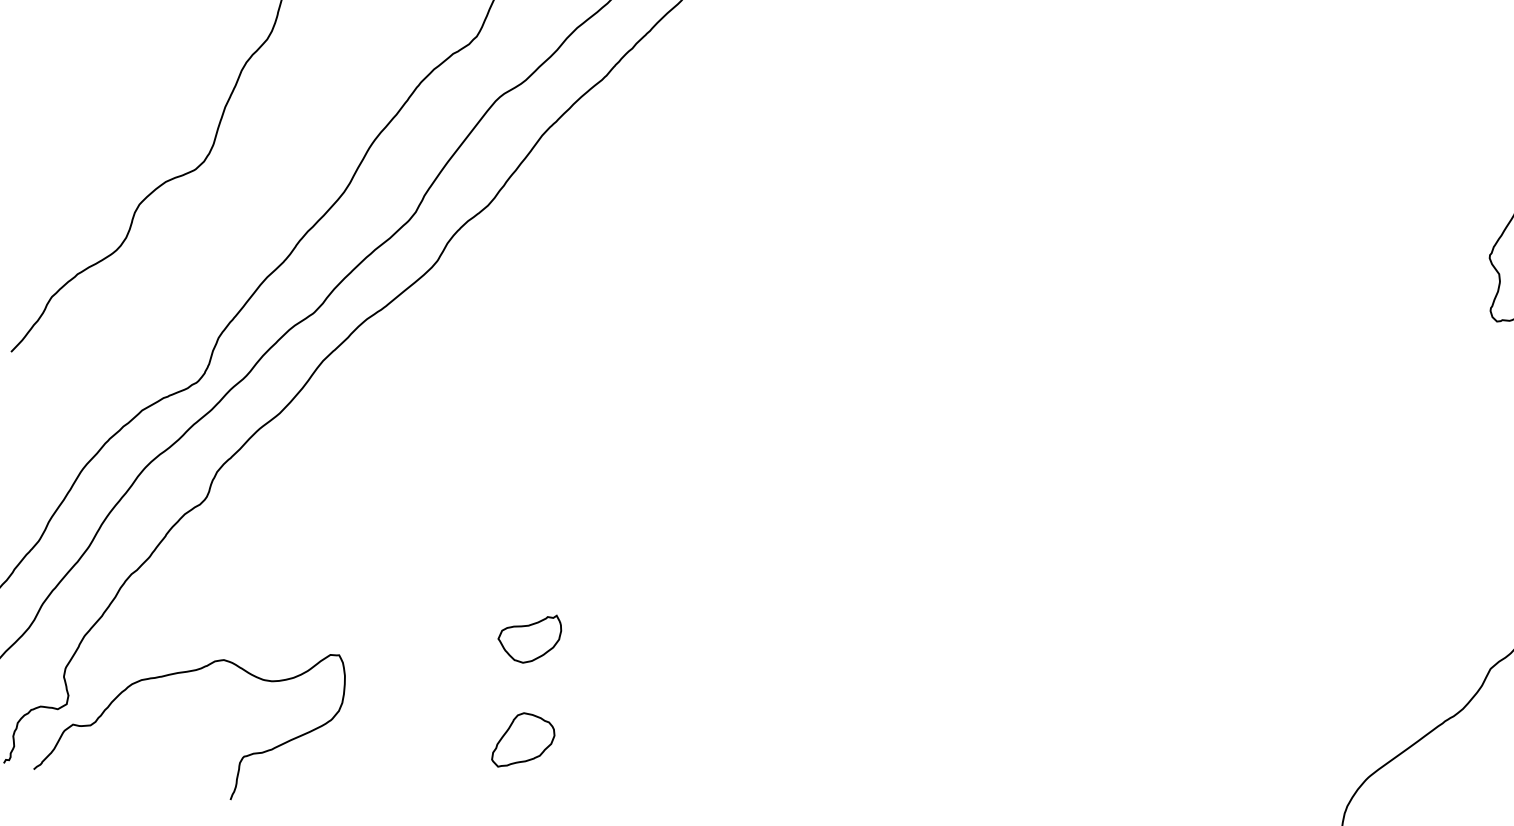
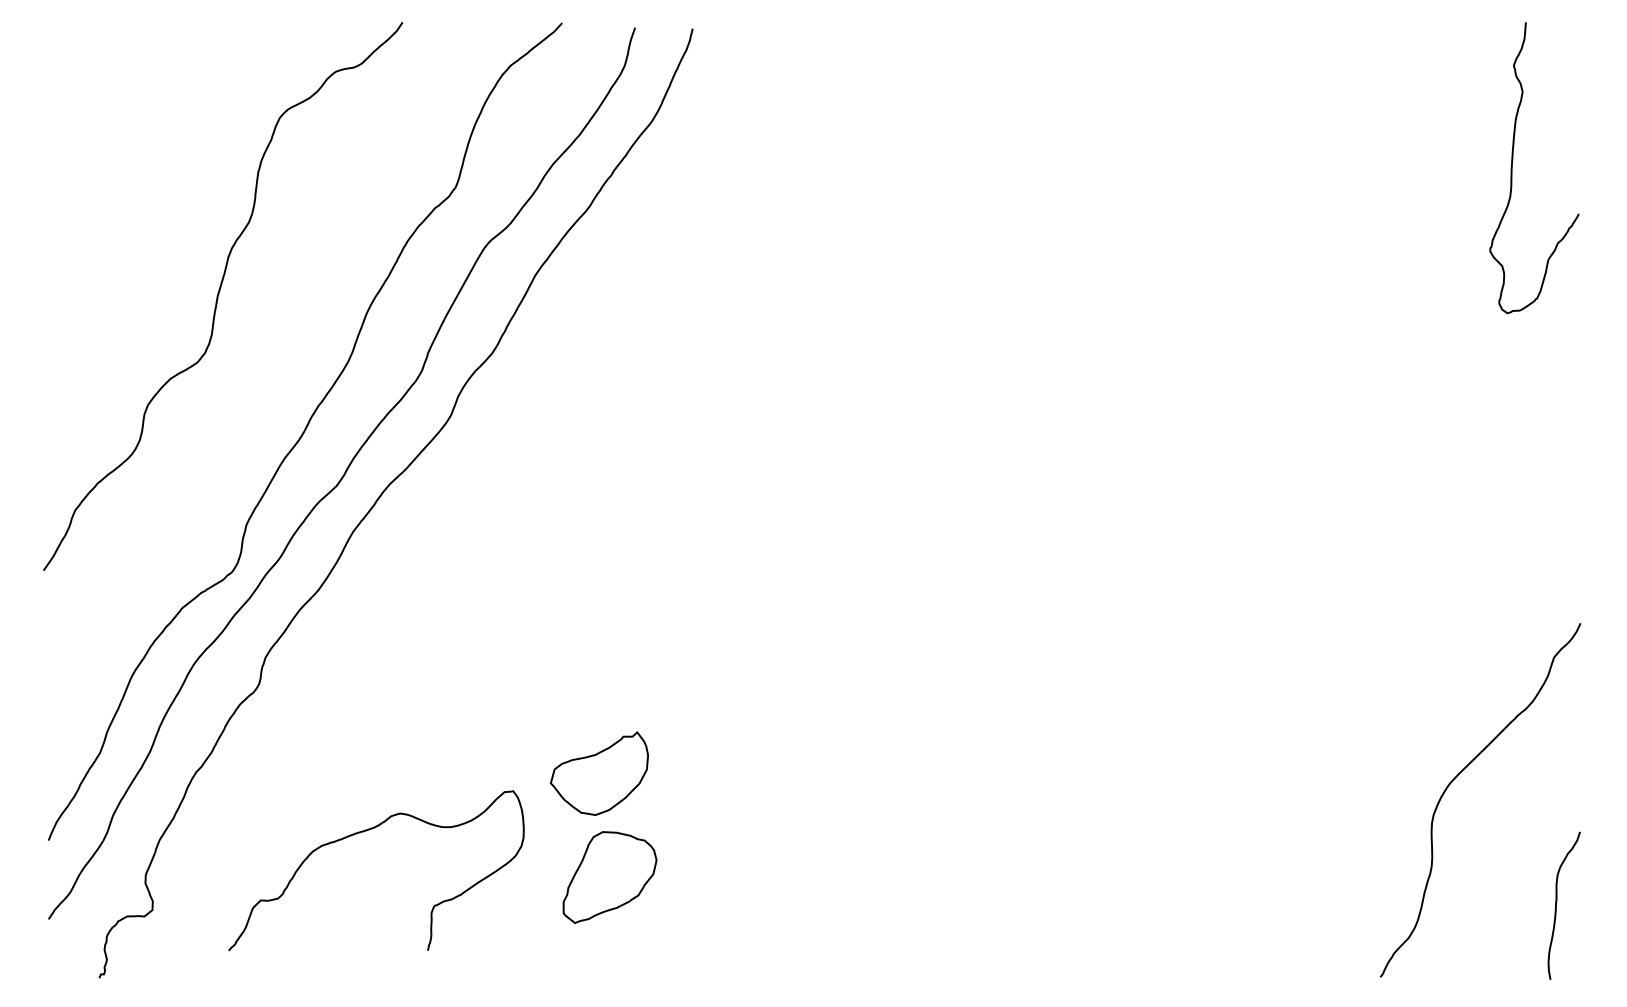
part: (529, 637) -> (599, 773), size x1.6
curve: (184, 673) -> (363, 832), moved
part: (524, 741) -> (610, 877), size x1.6

